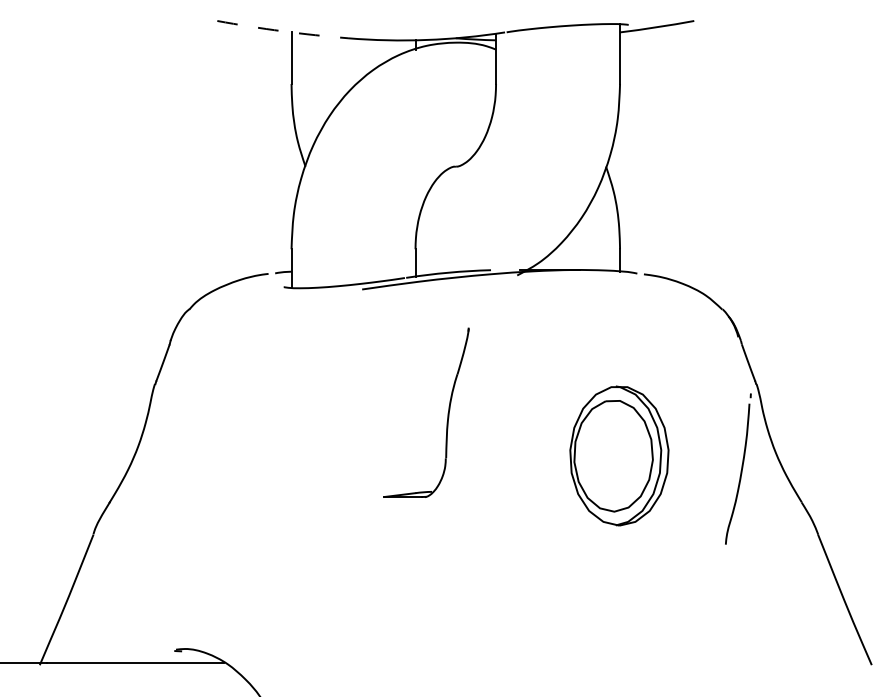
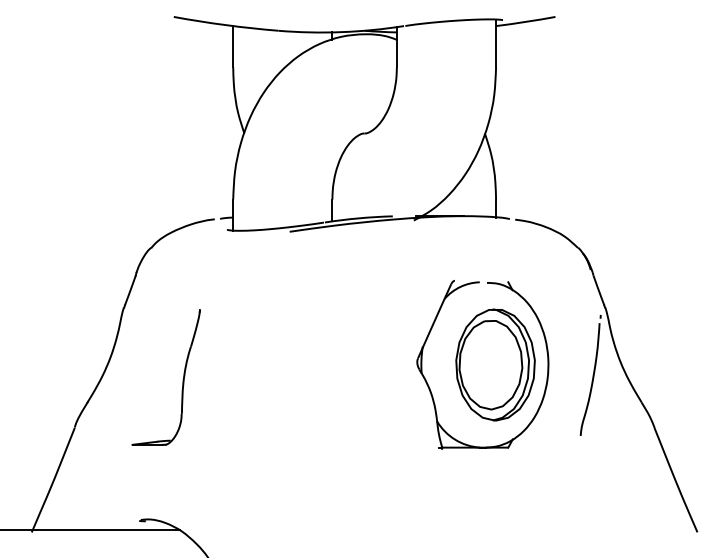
arc: (281, 31) -> (225, 25), dashed -> solid
part: (446, 415) -> (182, 379), moved
part: (539, 487) -> (431, 390), added

